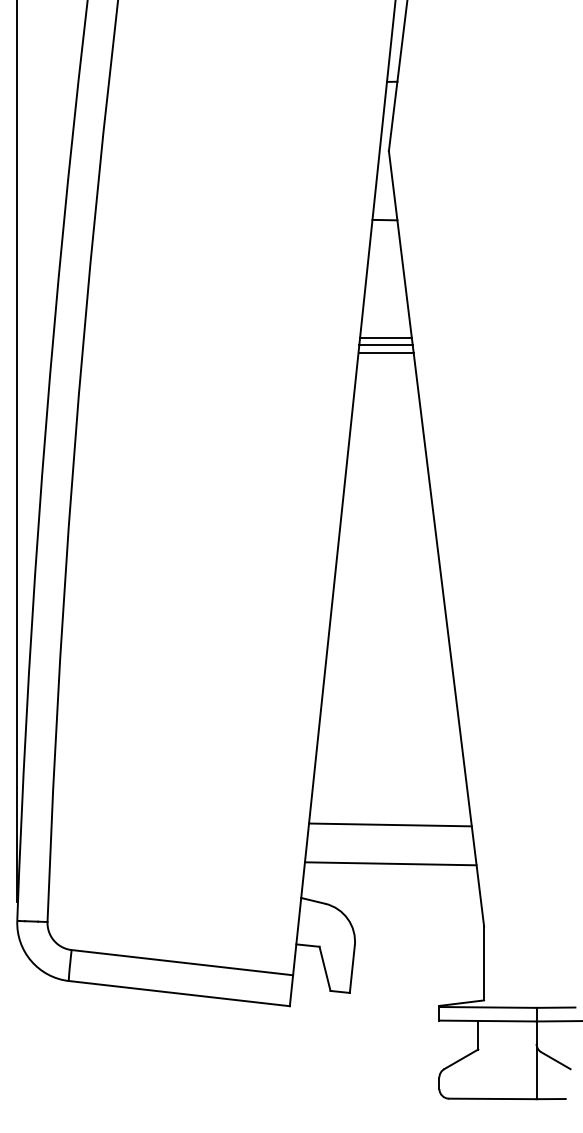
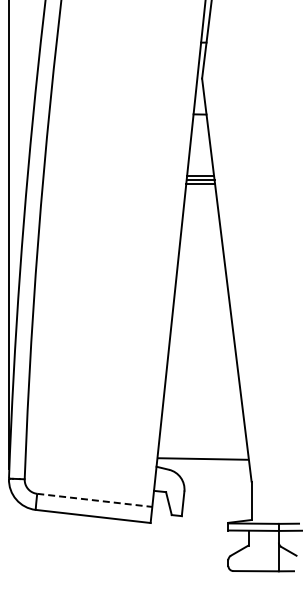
line: (389, 824) -> (202, 428), removed
line: (389, 862) -> (202, 458), moved
line: (181, 962) -> (94, 500), solid -> dashed

